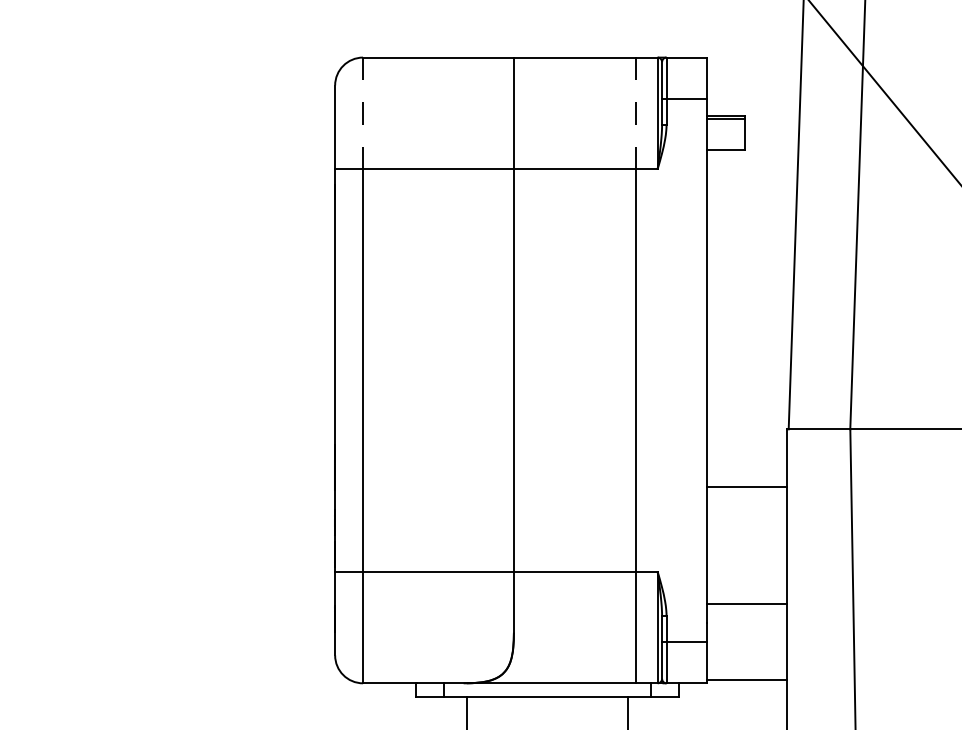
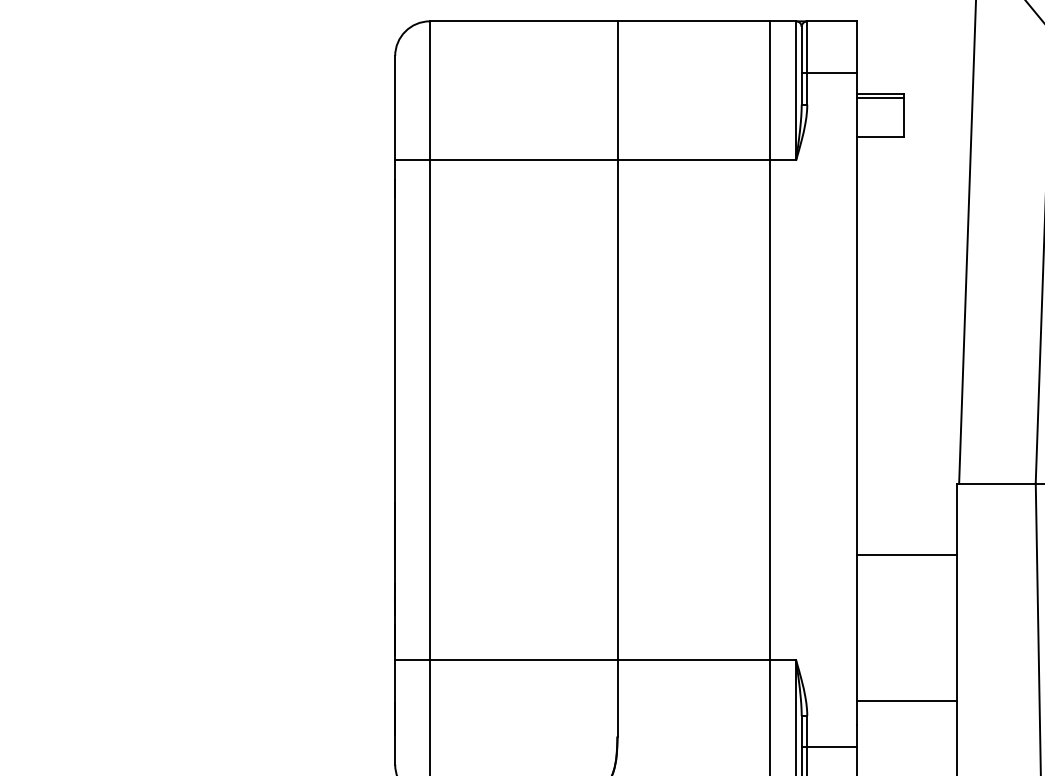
line: (363, 113) -> (430, 90), dashed -> solid
line: (636, 113) -> (769, 90), dashed -> solid

